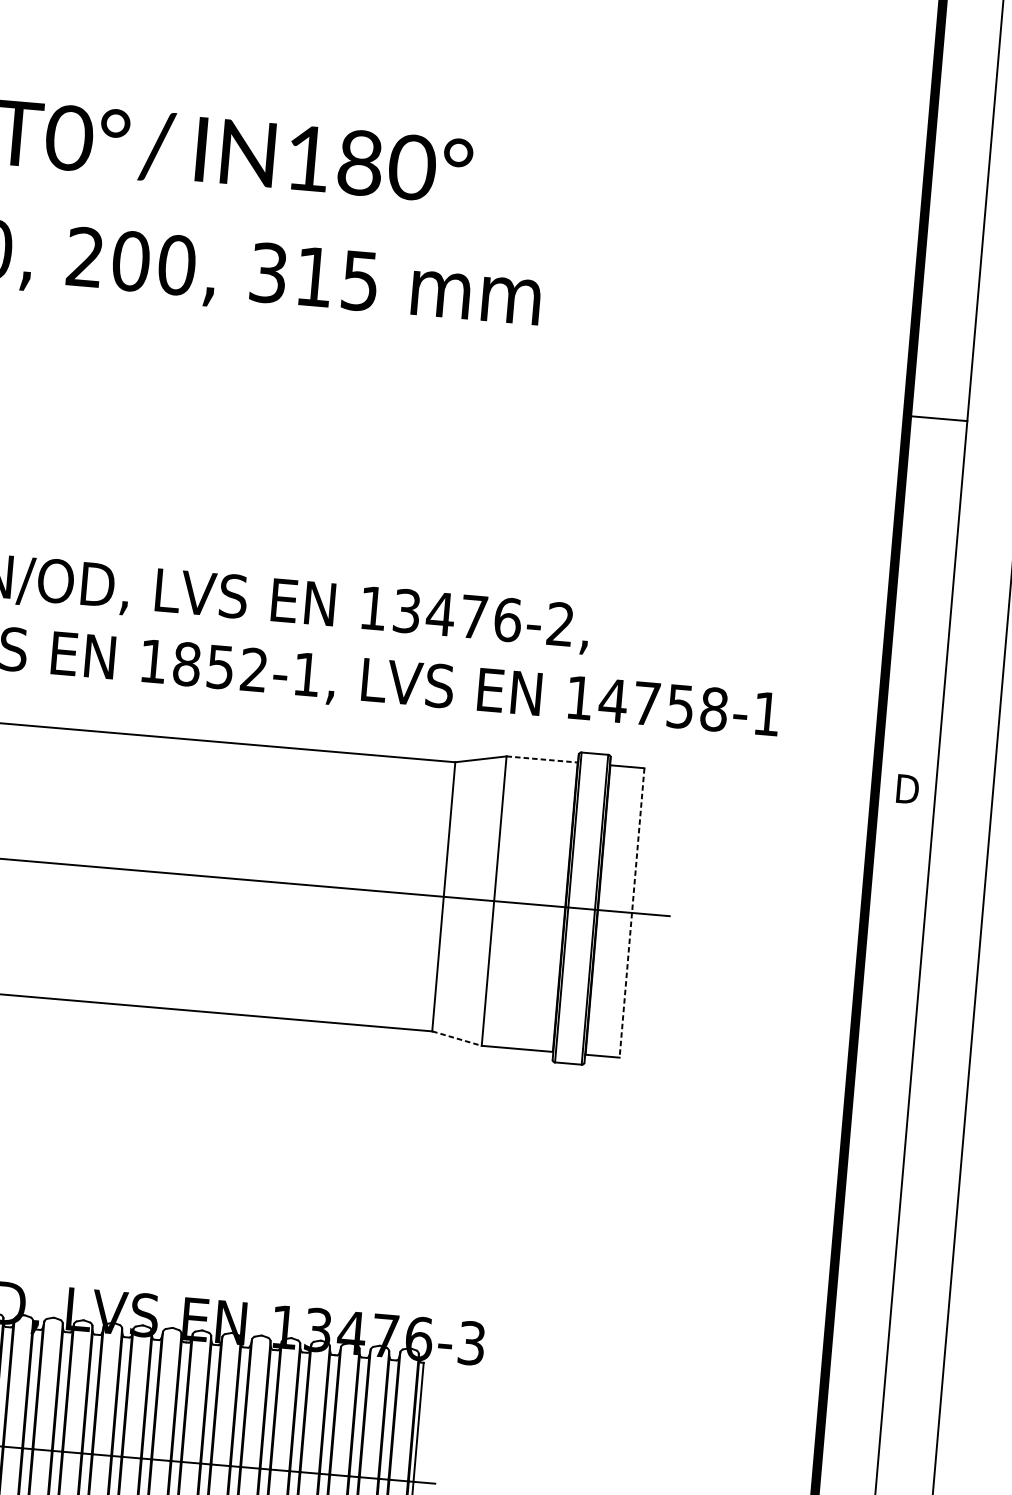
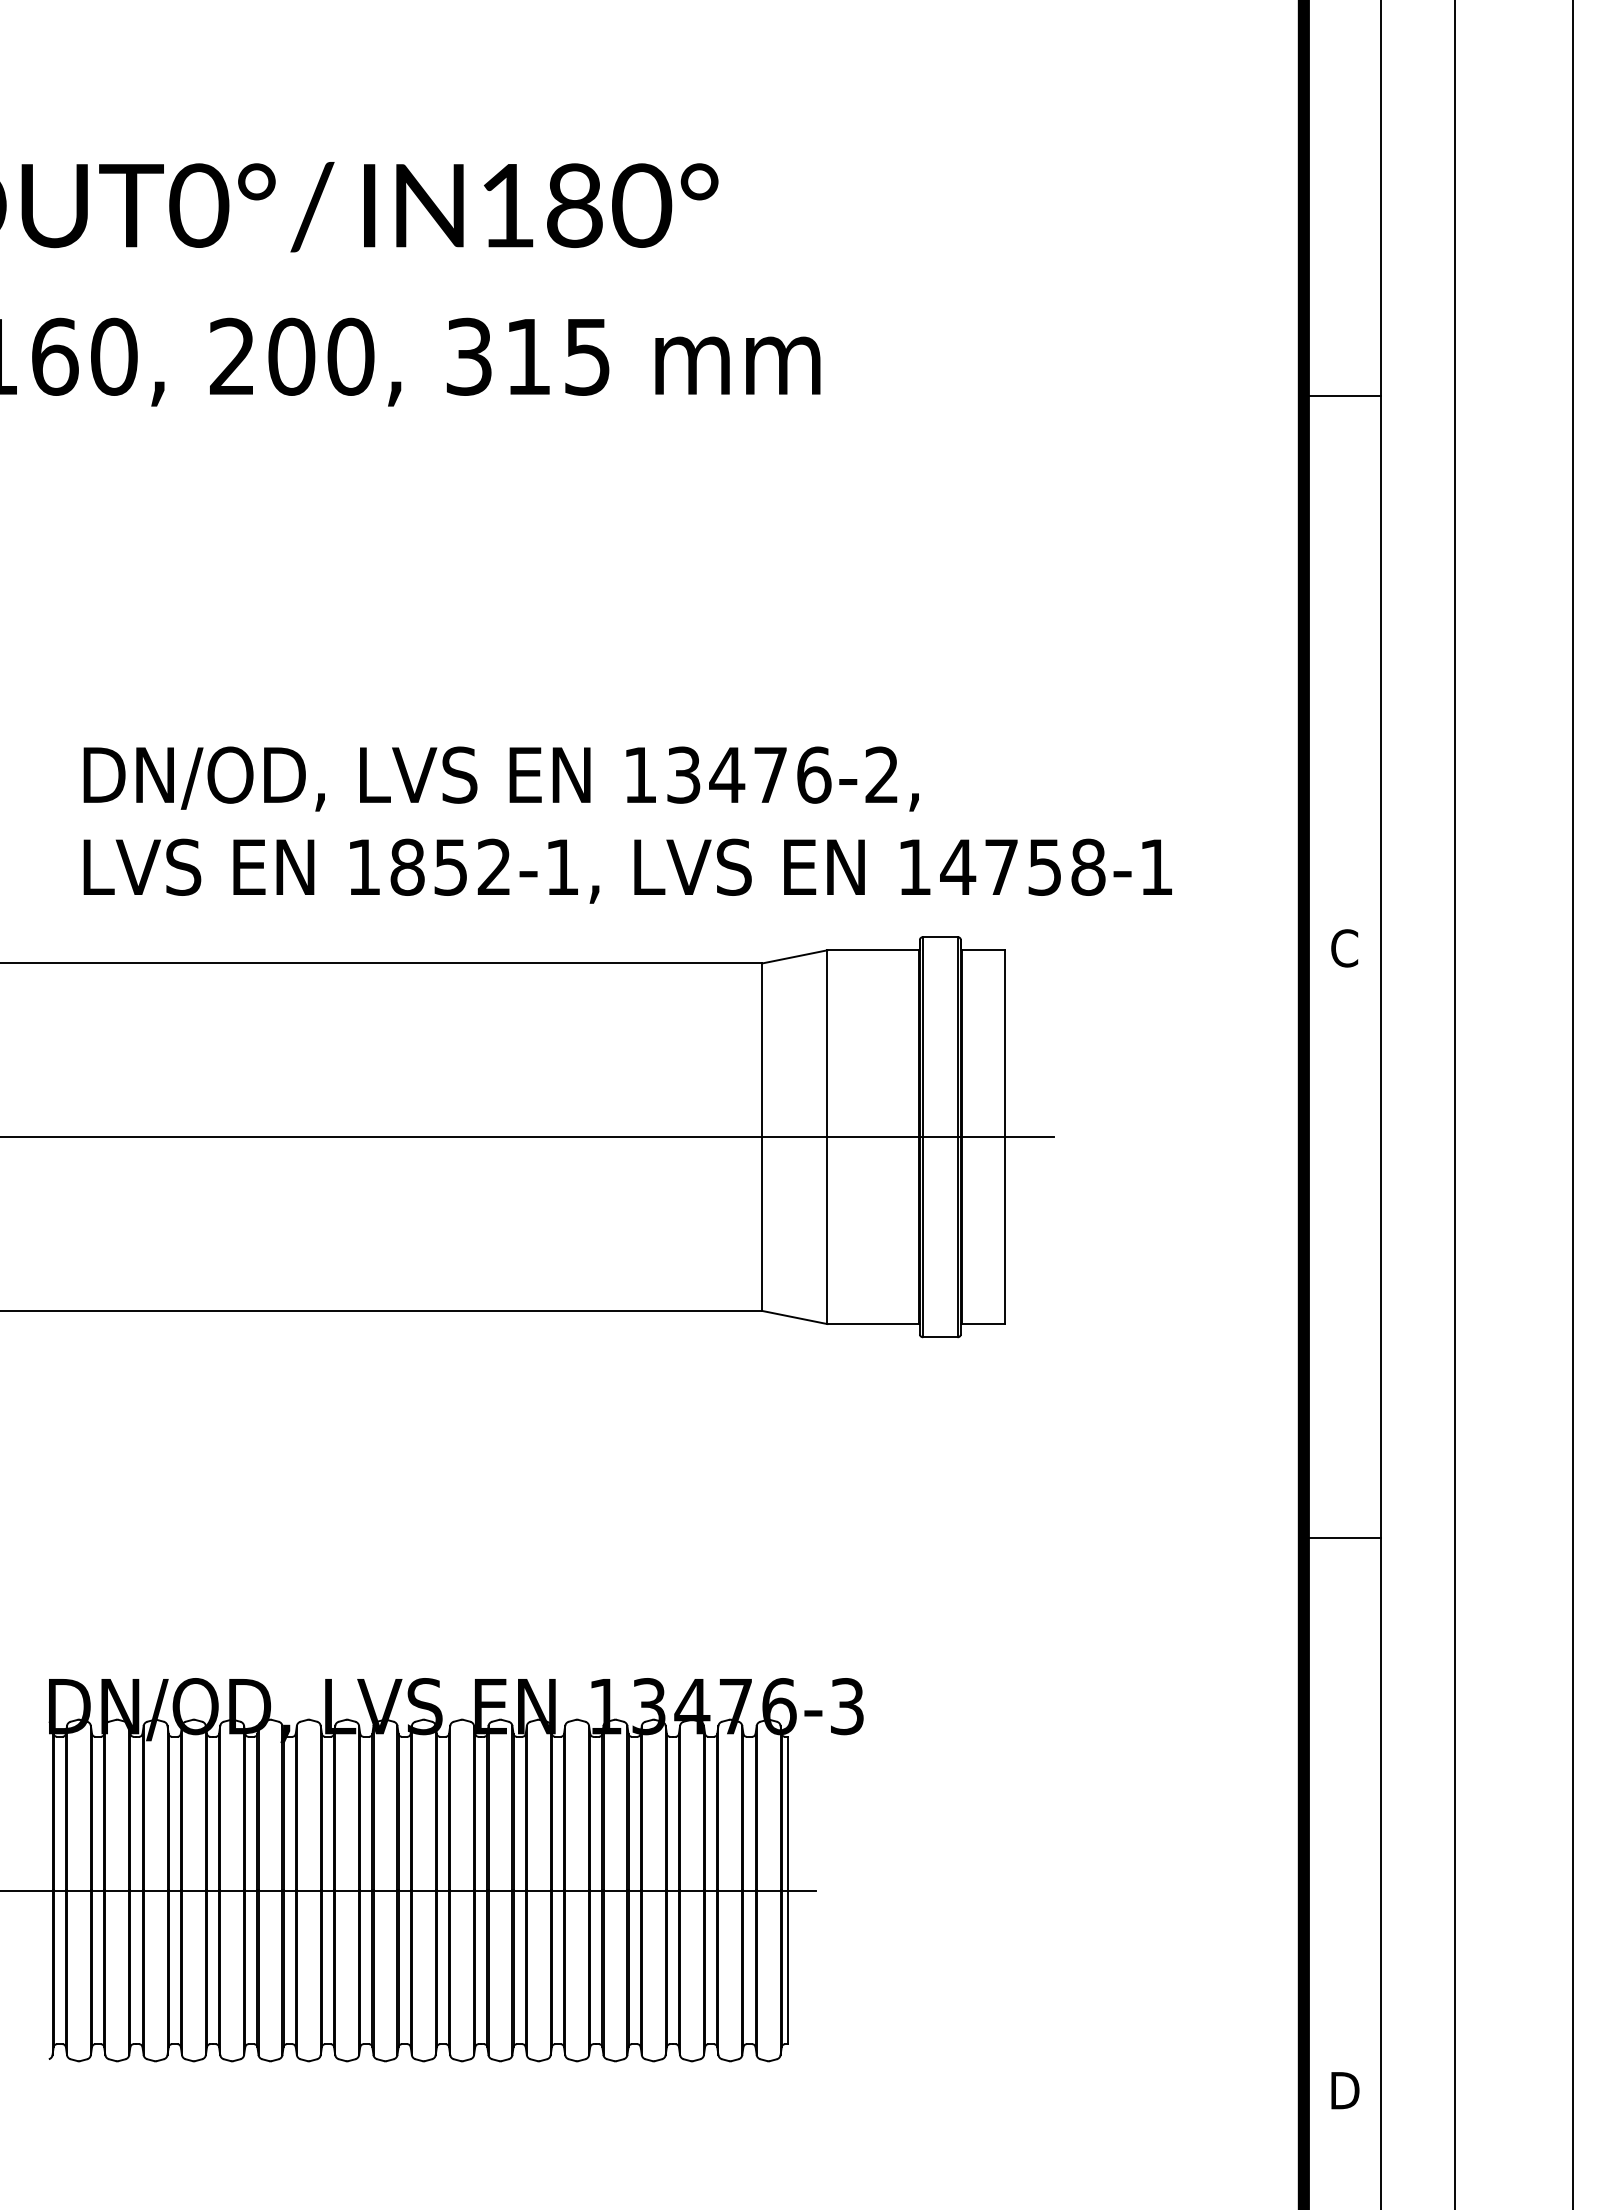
line: (938, 418) -> (1344, 395), moved
line: (542, 759) -> (873, 950), dashed -> solid
text: (907, 789) -> (1345, 948), D -> C
line: (632, 913) -> (1005, 1137), dashed -> solid
line: (457, 1038) -> (795, 1317), dashed -> solid
line: (866, 1246) -> (1342, 1538), added

